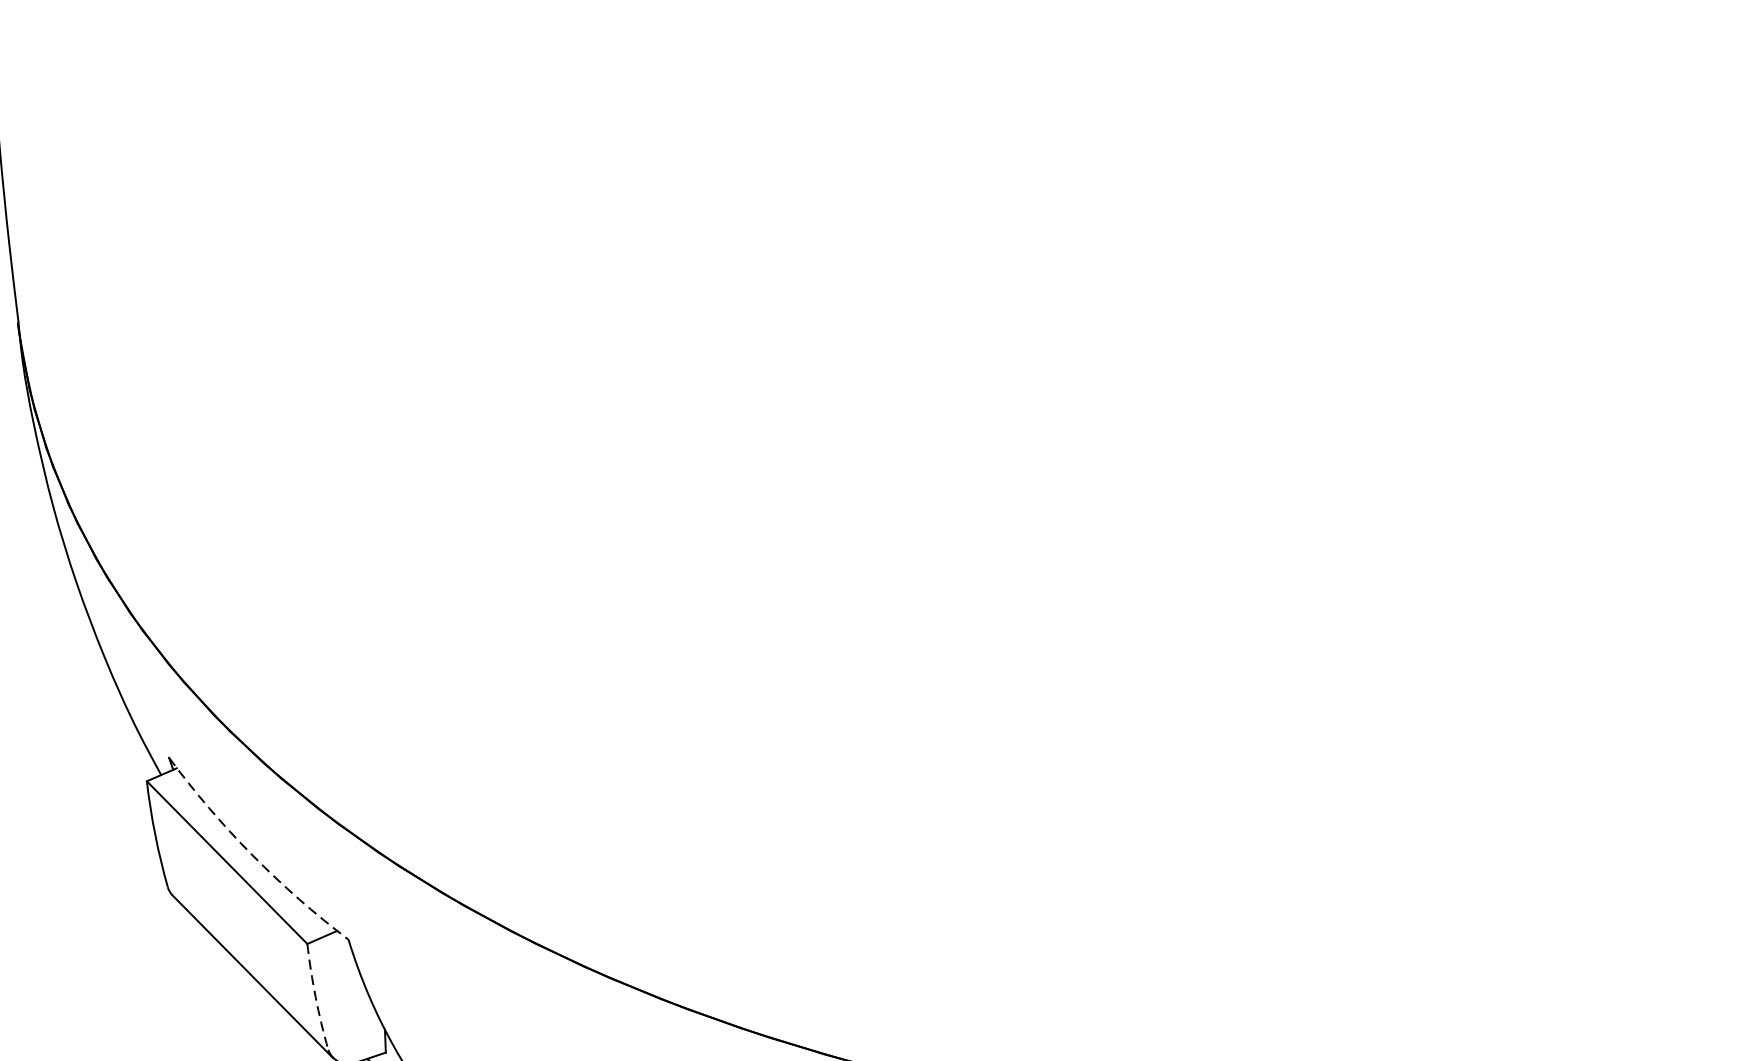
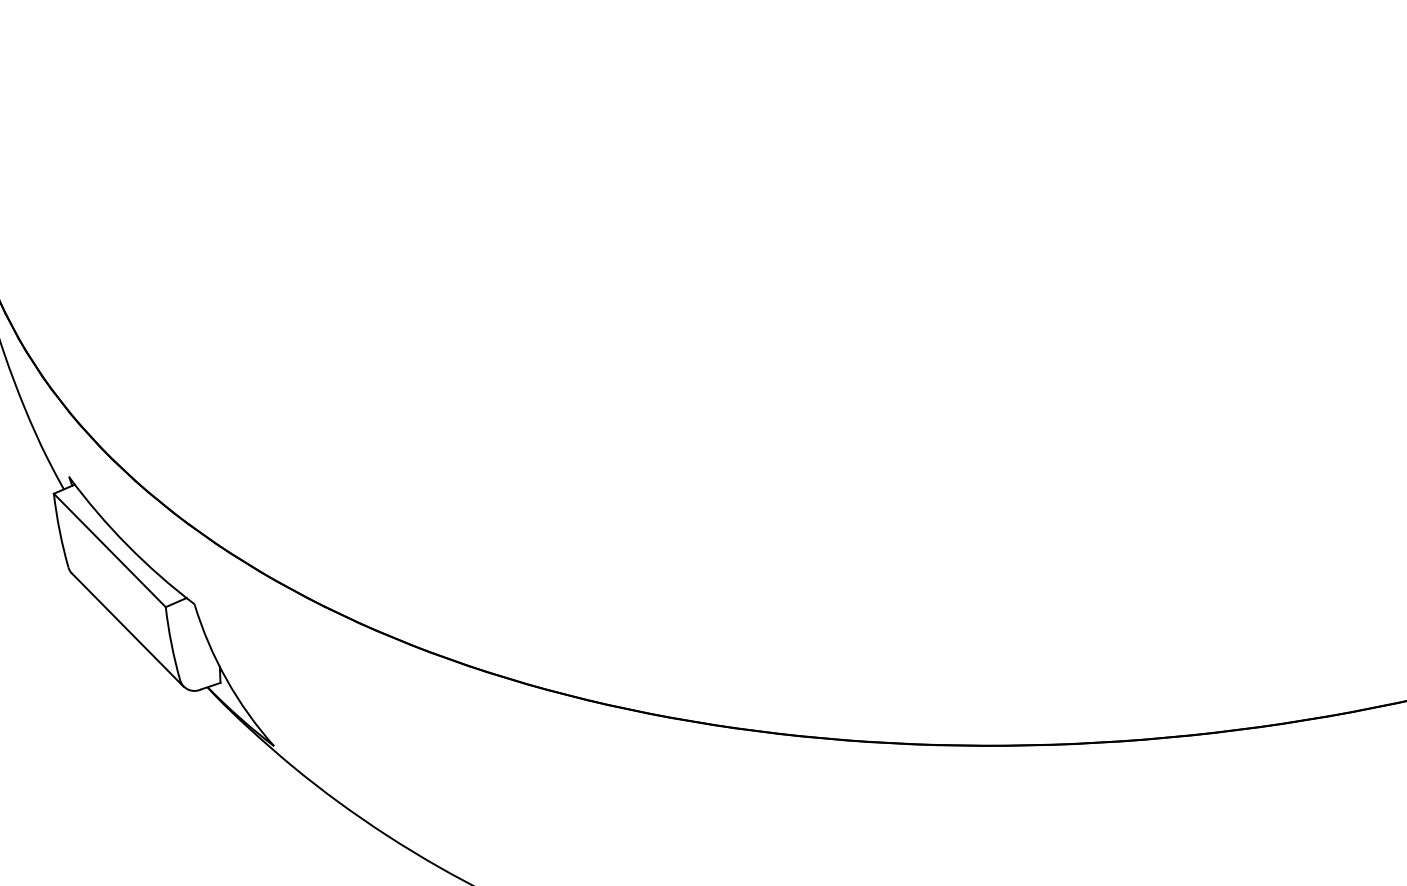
arc: (252, 855) -> (127, 545), dashed -> solid
arc: (315, 997) -> (171, 644), dashed -> solid

